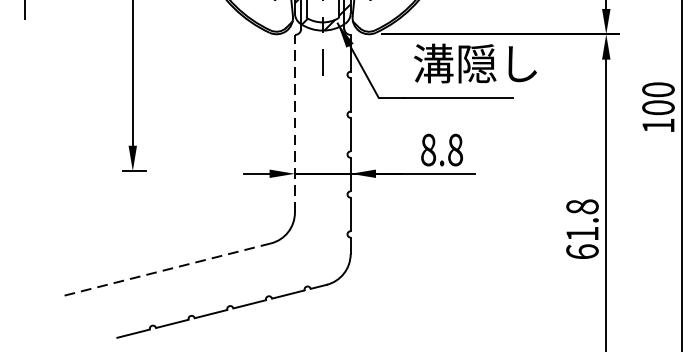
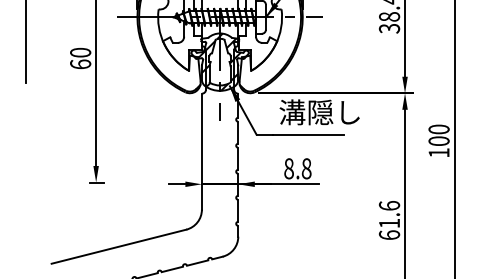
line: (294, 123) -> (201, 151), dashed -> solid
text: (582, 206) -> (389, 205), 61.8 -> 61.6
line: (168, 269) -> (119, 246), dashed -> solid

